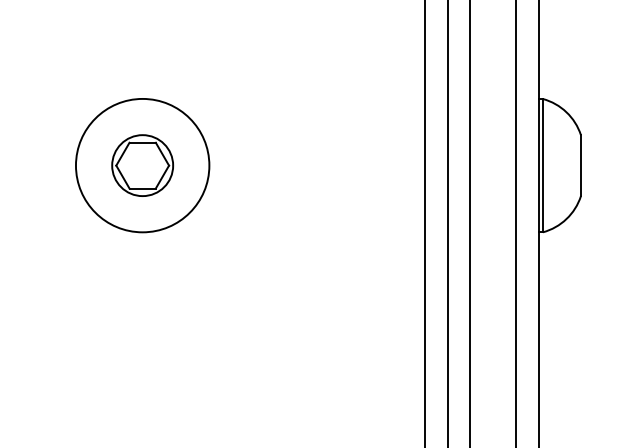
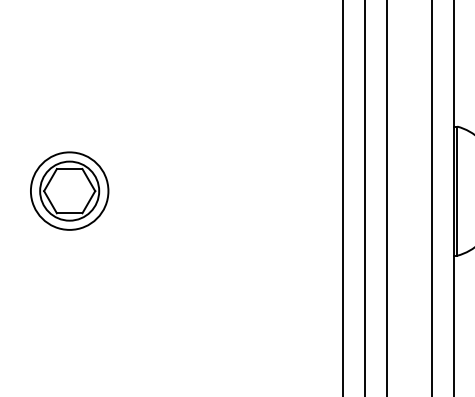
circle: (142, 165) -> (69, 191), size x0.6

